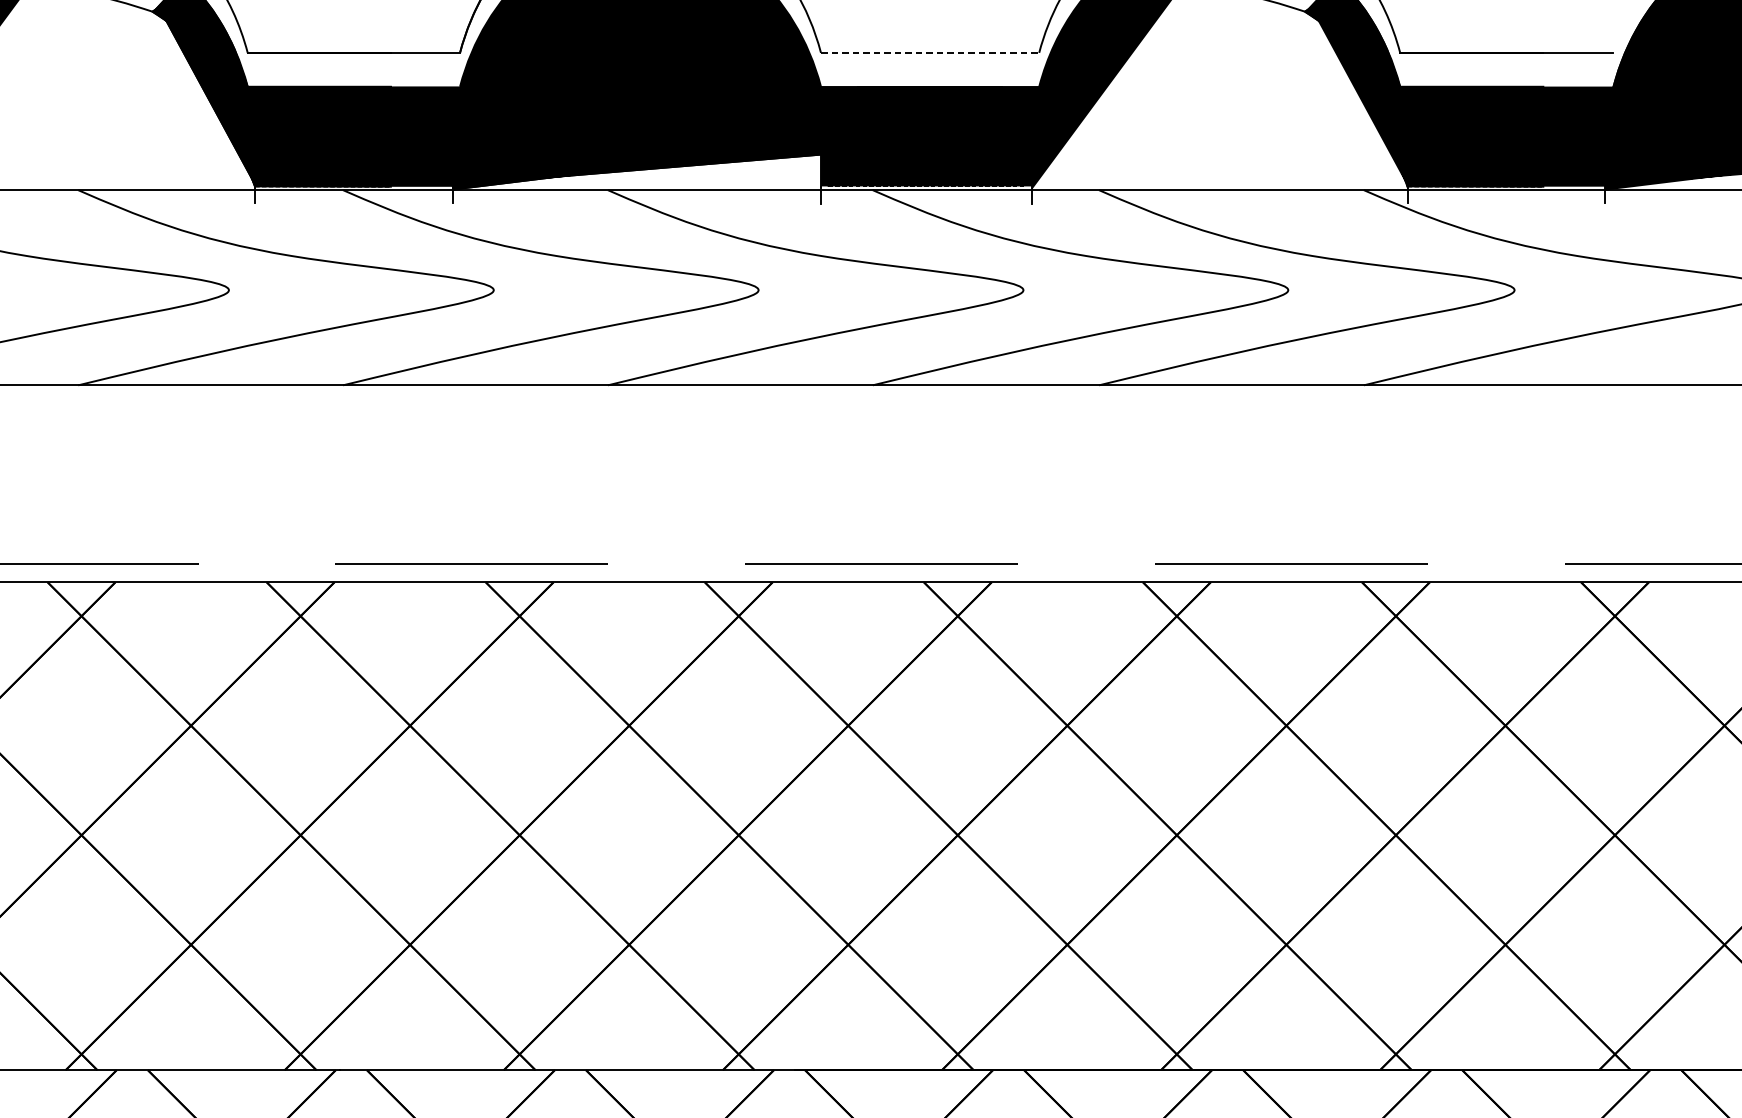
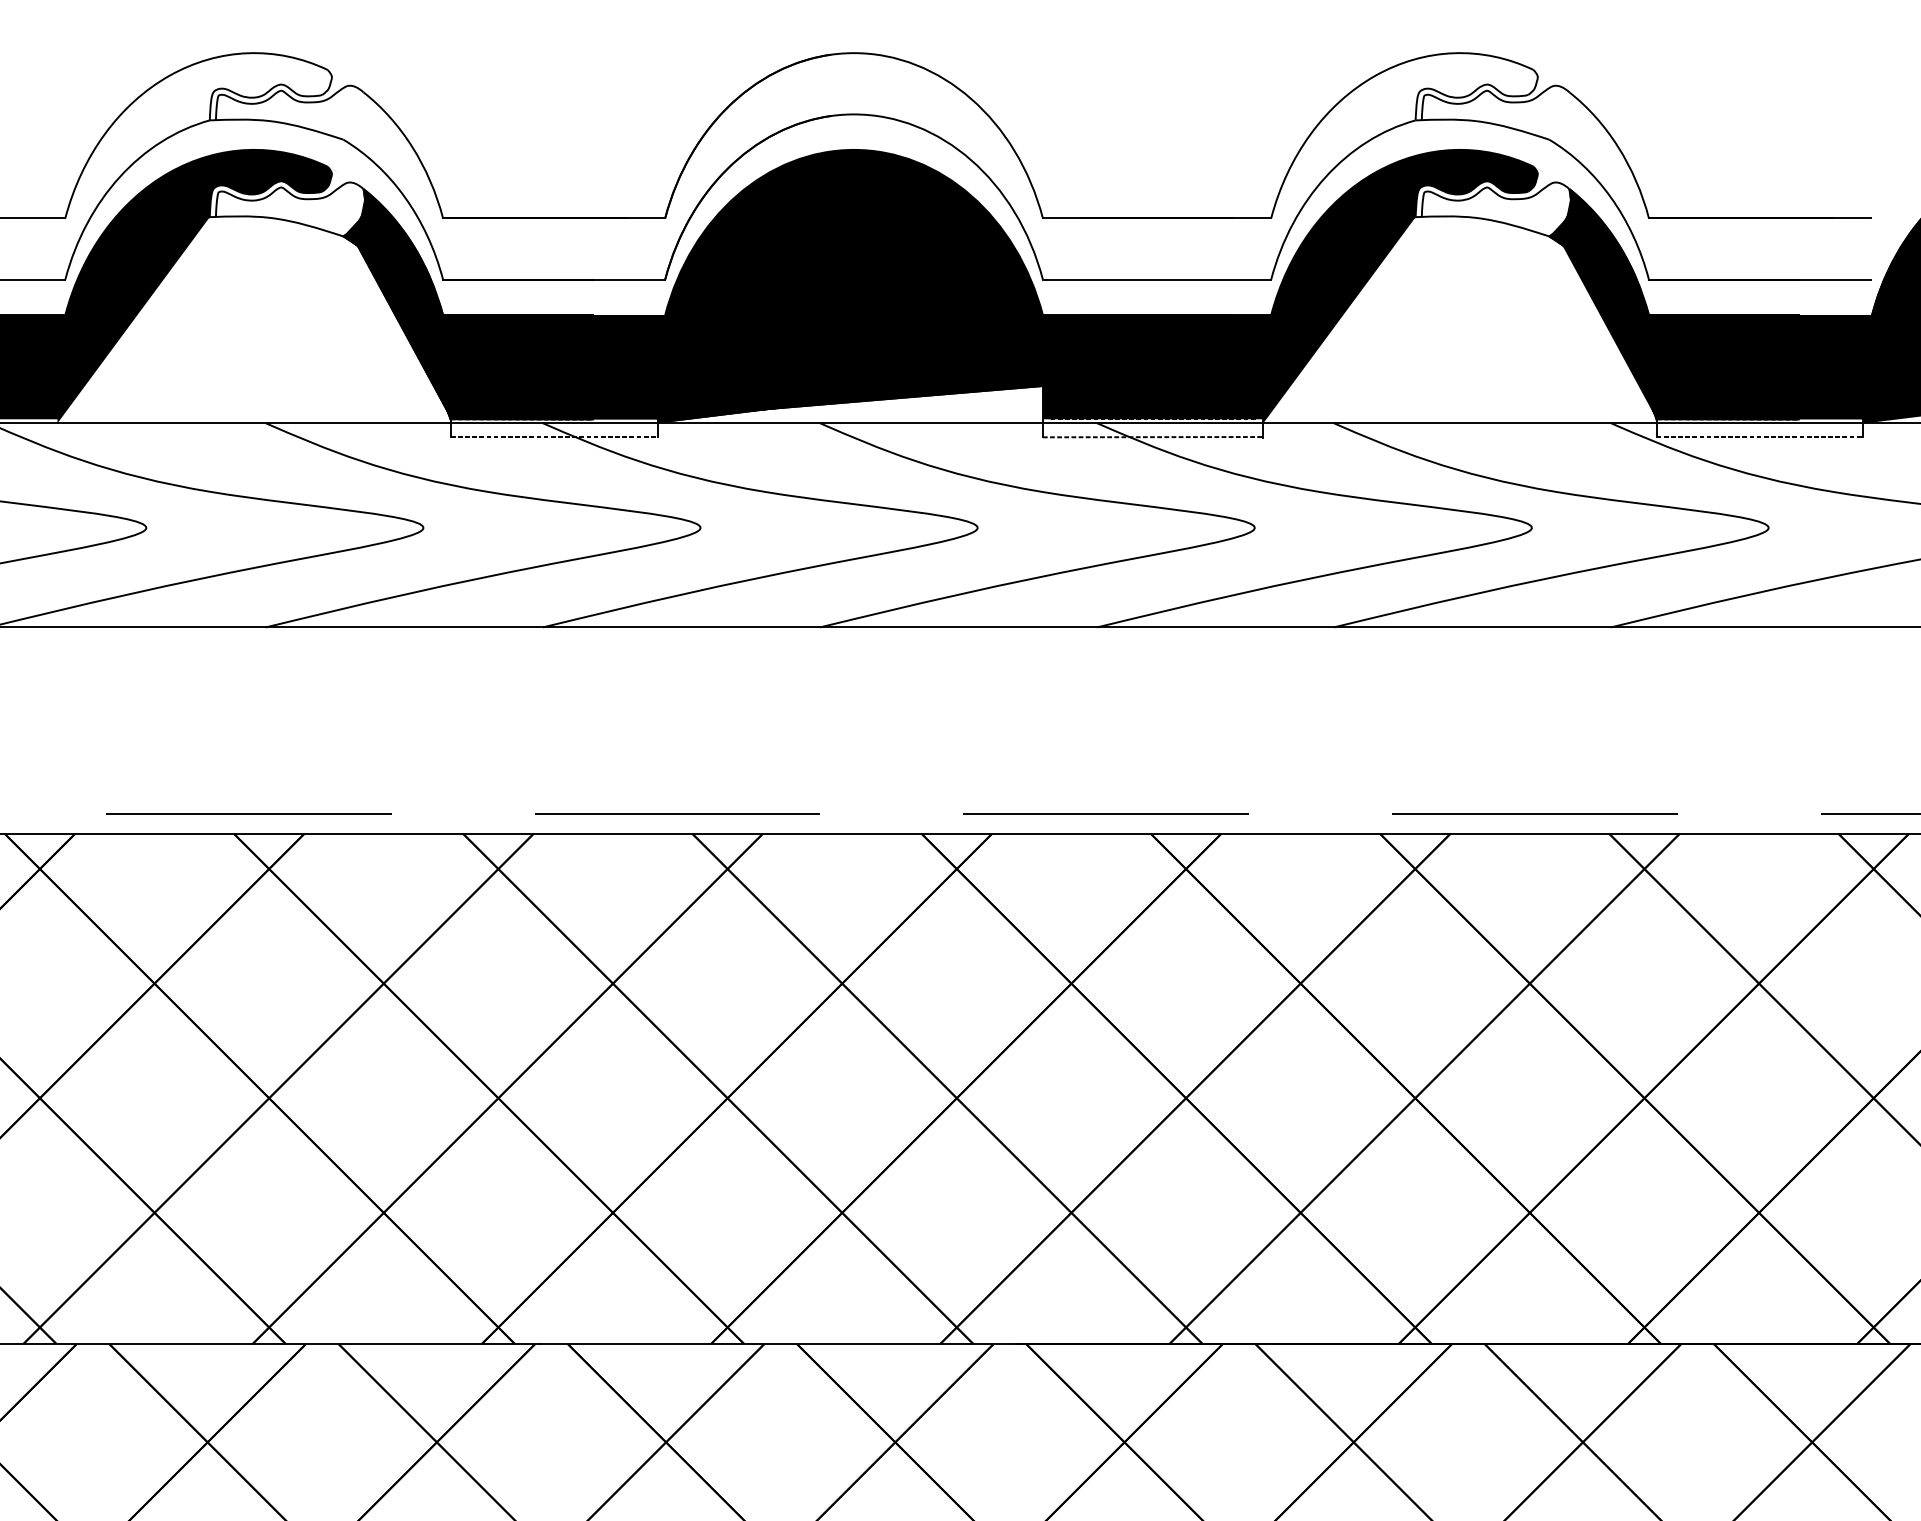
line: (930, 52) -> (1157, 279), dashed -> solid
line: (353, 203) -> (553, 437), added
line: (925, 203) -> (1152, 437), added
line: (1505, 203) -> (1759, 437), added

